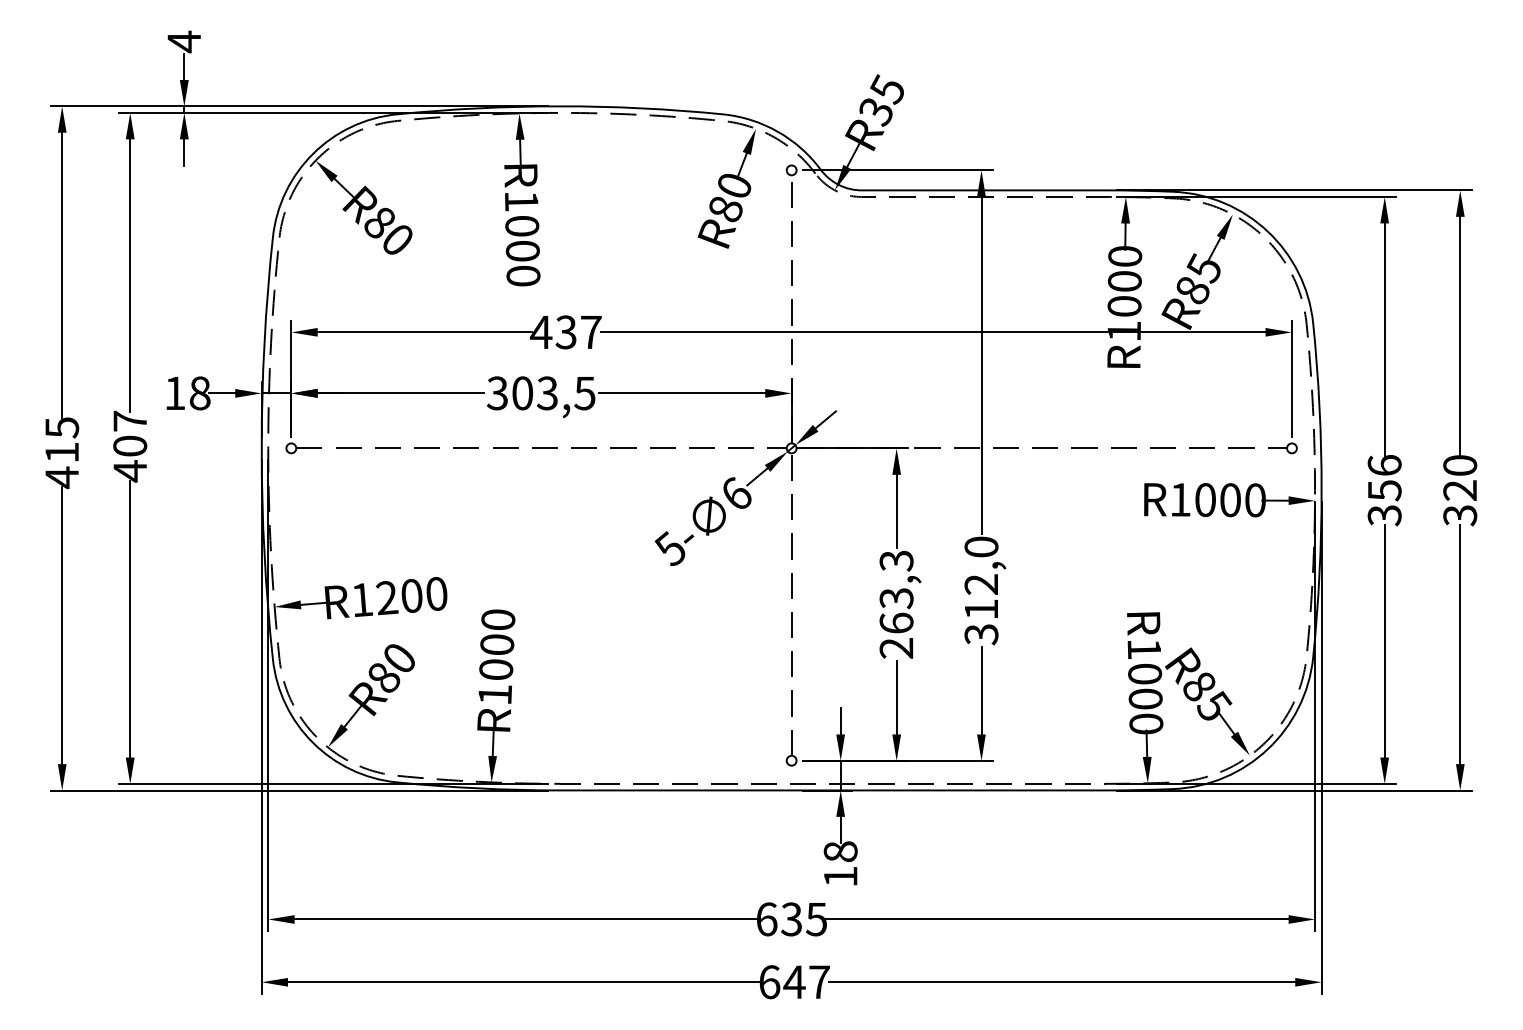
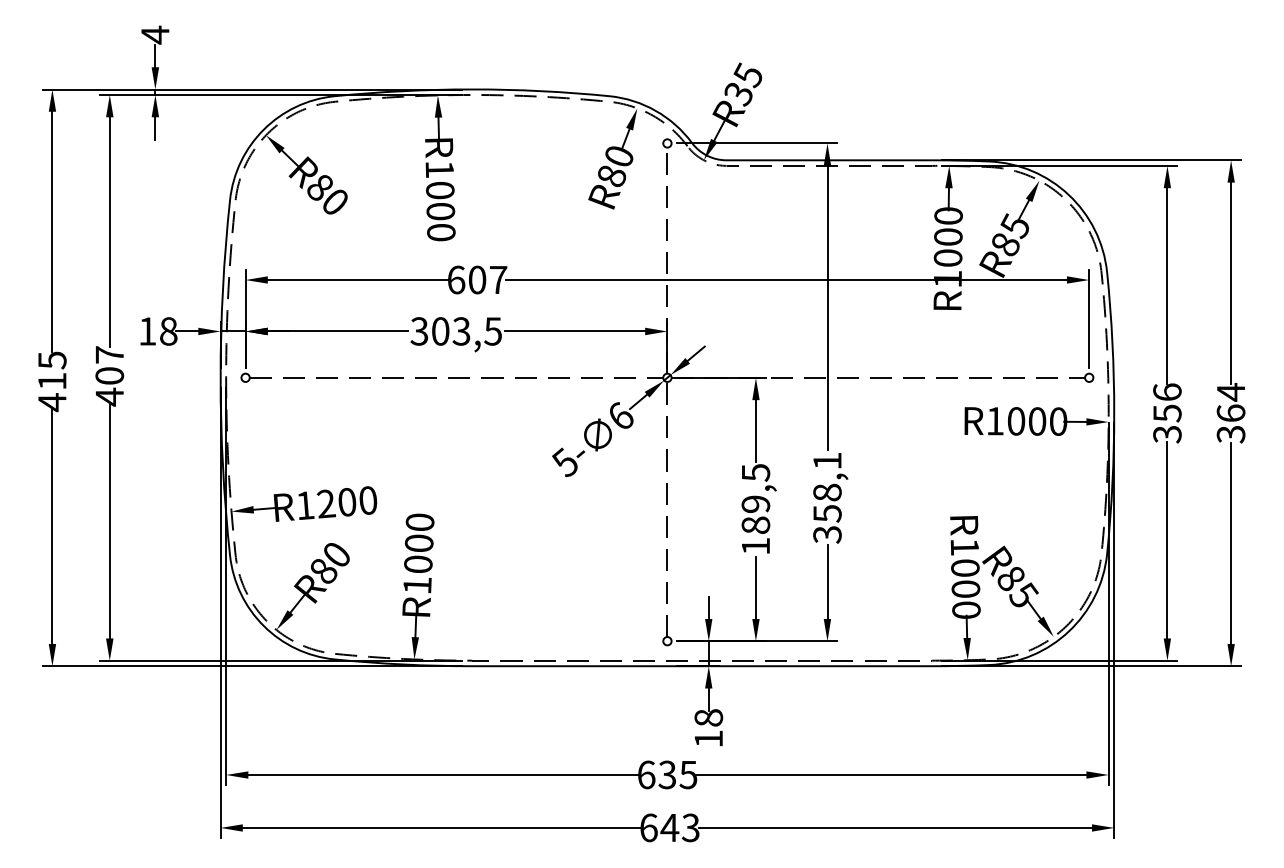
text: (552, 332) -> (465, 280), 437 -> 607
text: (1460, 477) -> (1231, 402), 320 -> 364
text: (981, 578) -> (827, 487), 312,0 -> 358,1
text: (896, 604) -> (755, 509), 263,3 -> 189,5
text: (818, 982) -> (690, 828), 647 -> 643

